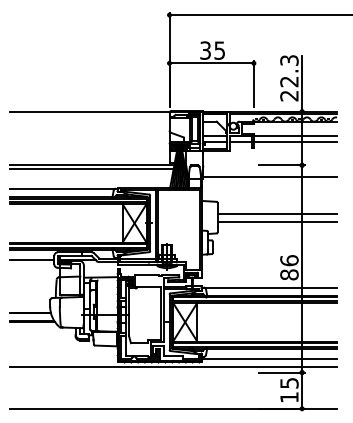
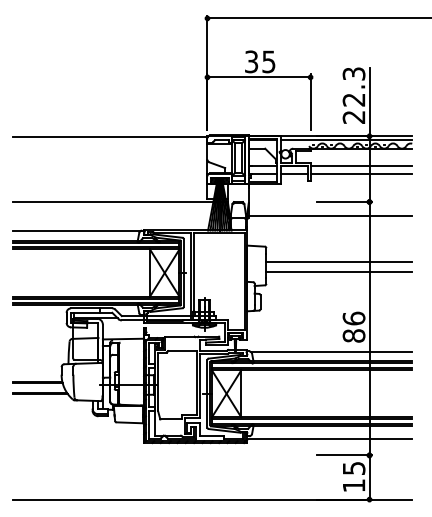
line: (98, 168) -> (120, 206), removed
line: (32, 260) -> (39, 318), removed
line: (173, 366) -> (212, 448), removed

